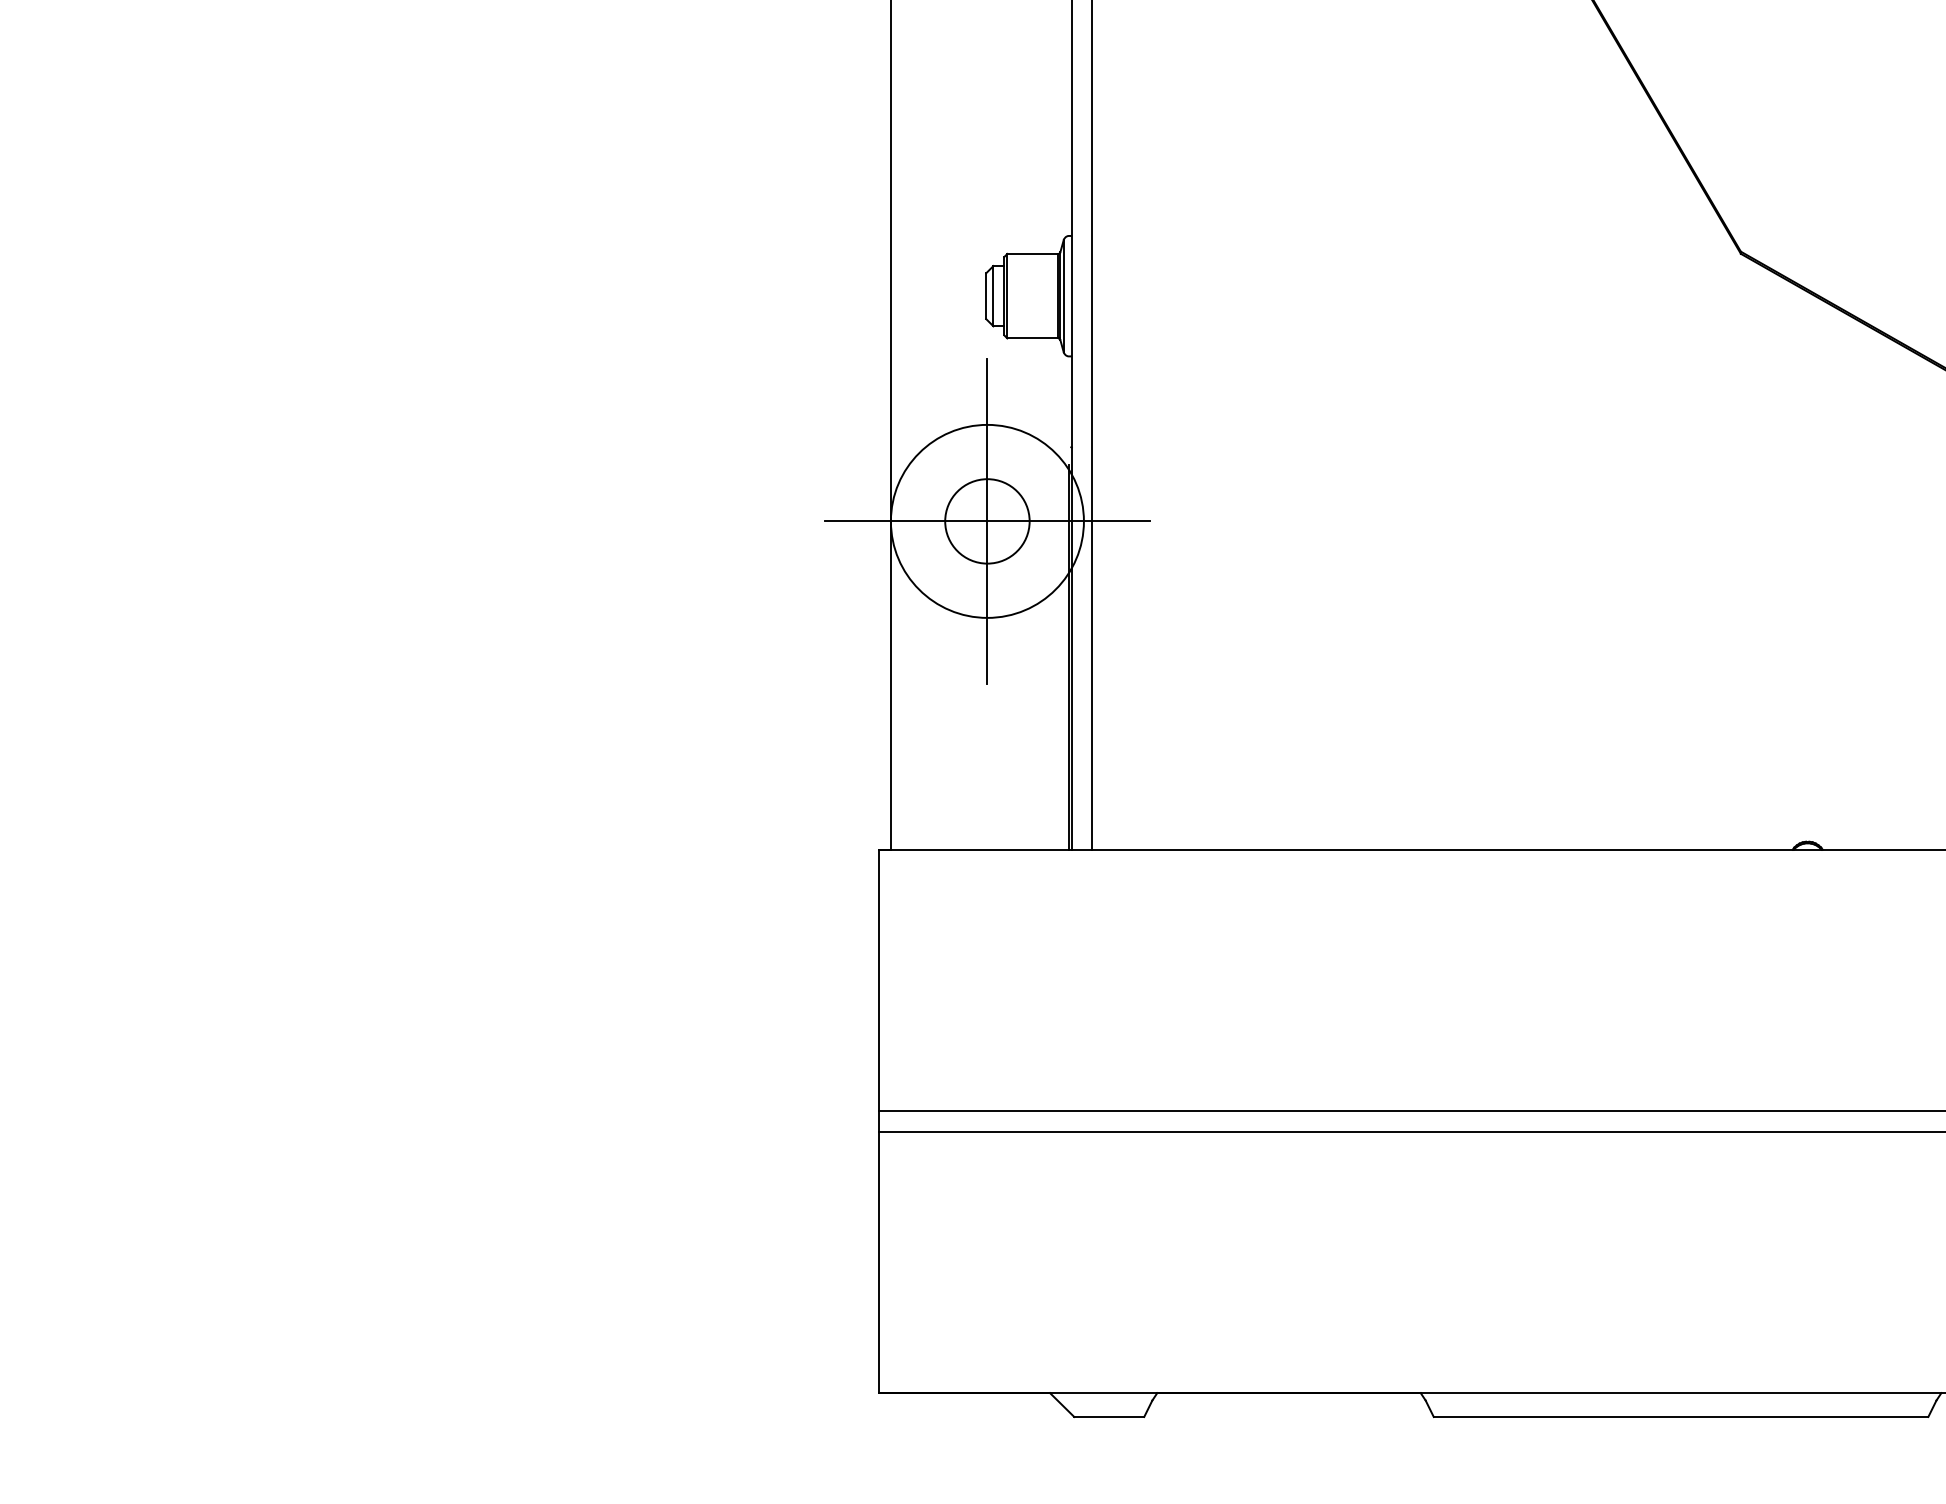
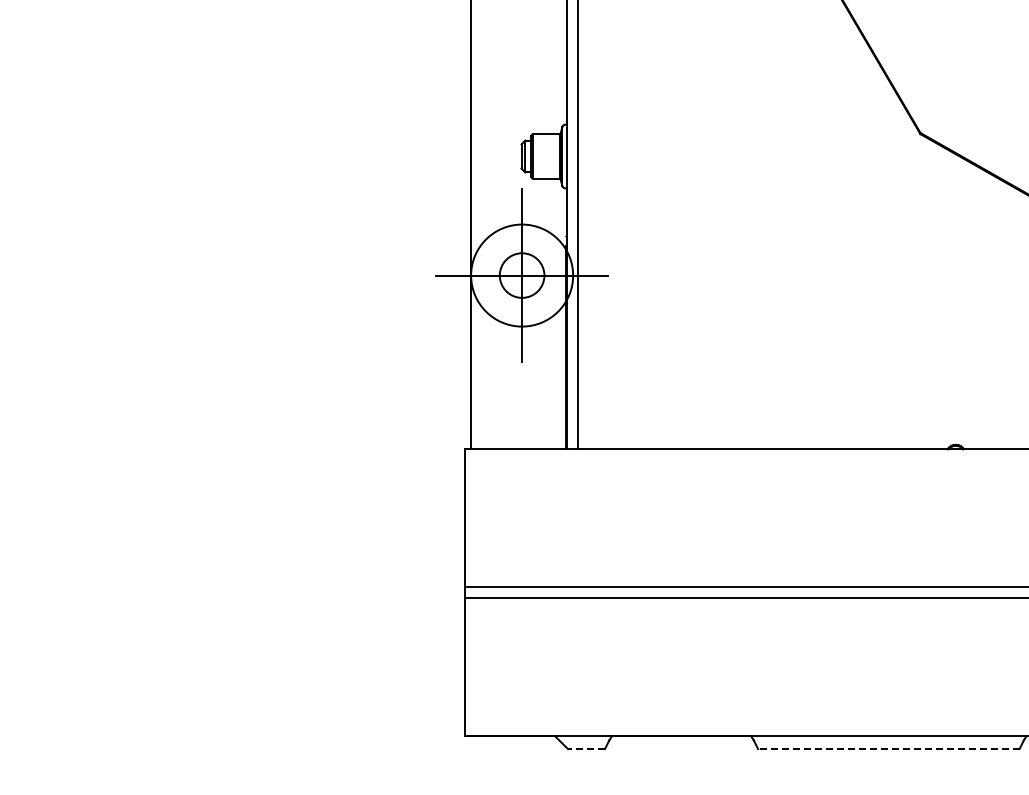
line: (1109, 1417) -> (586, 749), solid -> dashed
line: (1680, 1417) -> (888, 749), solid -> dashed

